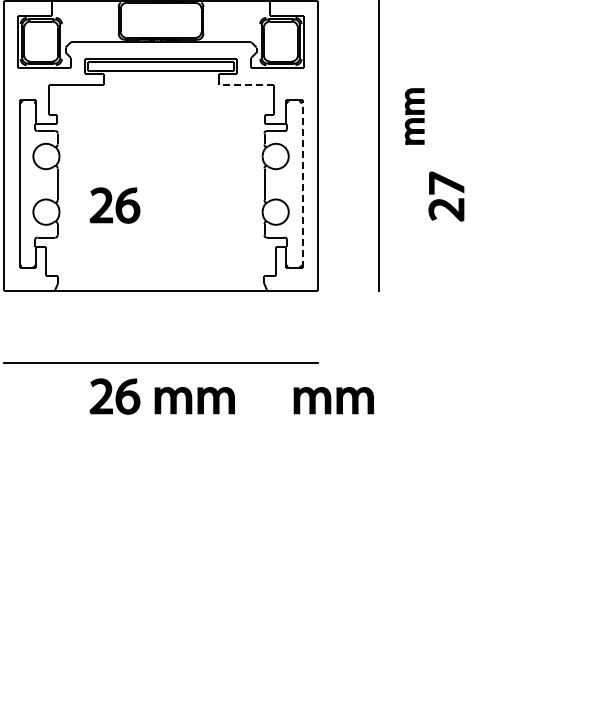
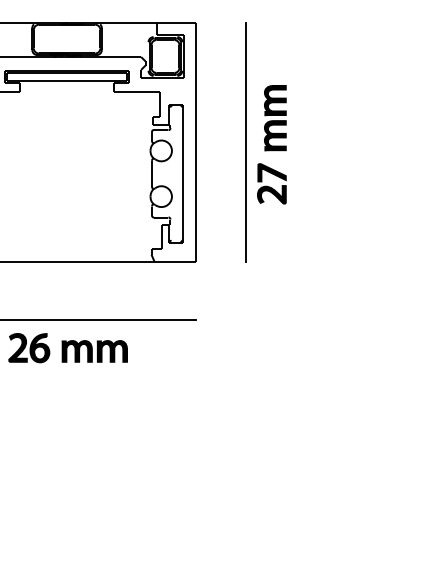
line: (246, 85) -> (137, 92), dashed -> solid
part: (414, 116) -> (275, 118), size x1.43
line: (302, 183) -> (183, 173), dashed -> solid
part: (446, 196) -> (271, 183), moved
part: (114, 205) -> (28, 191), removed
part: (333, 400) -> (208, 351), removed

